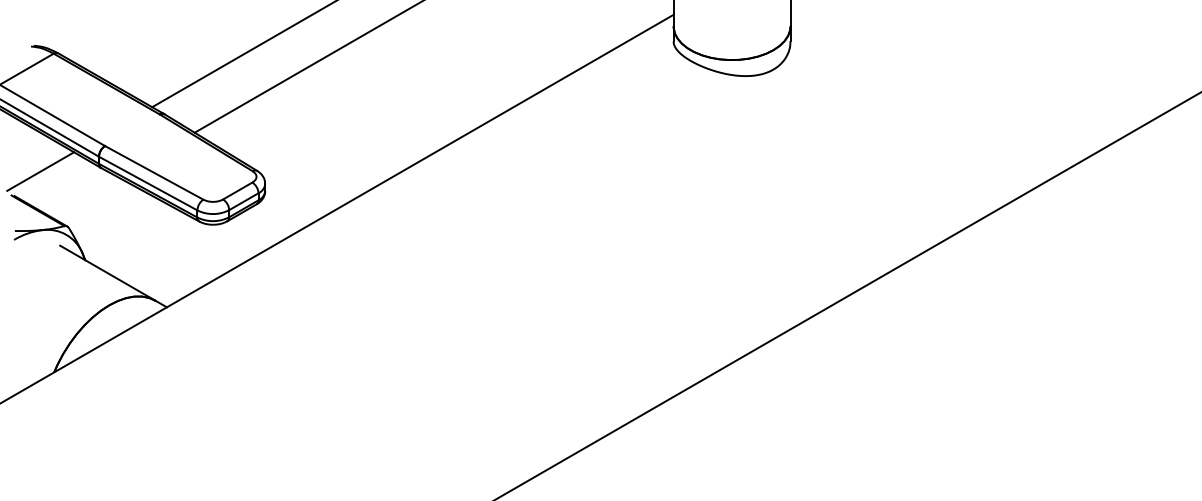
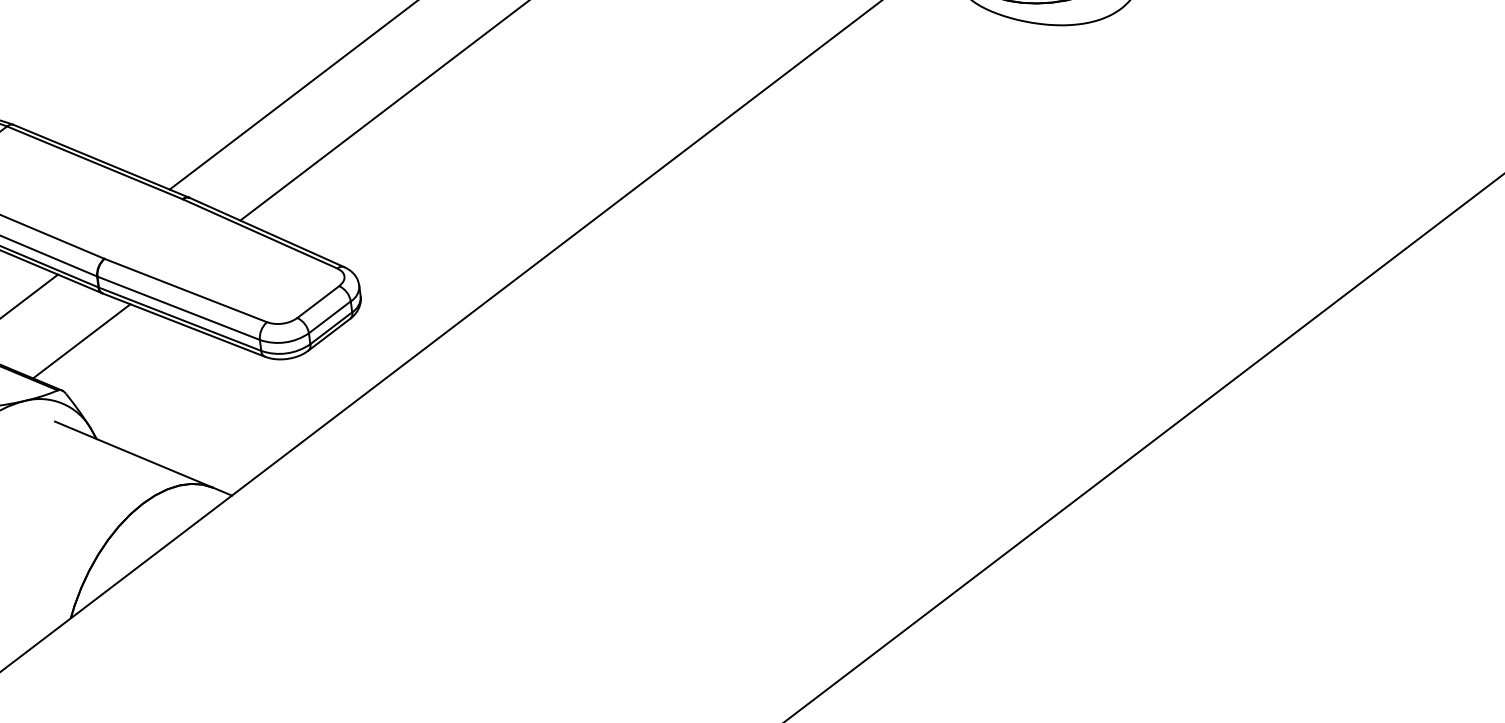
line: (83, 196) -> (81, 341), added

